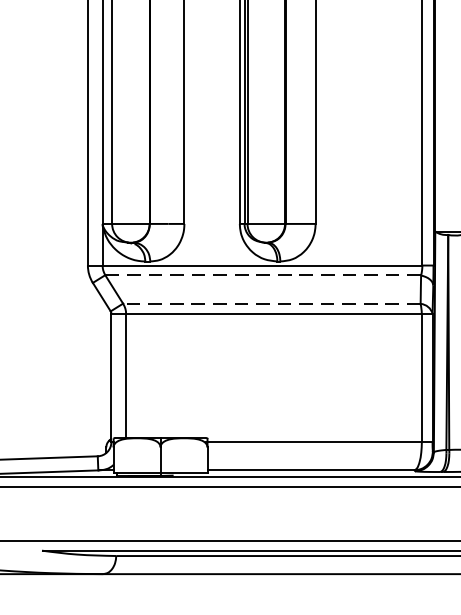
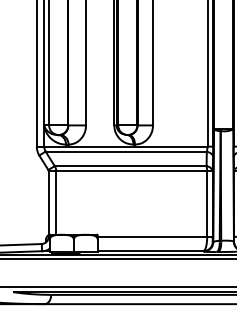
line: (263, 275) -> (126, 151), dashed -> solid
line: (271, 304) -> (130, 166), dashed -> solid

